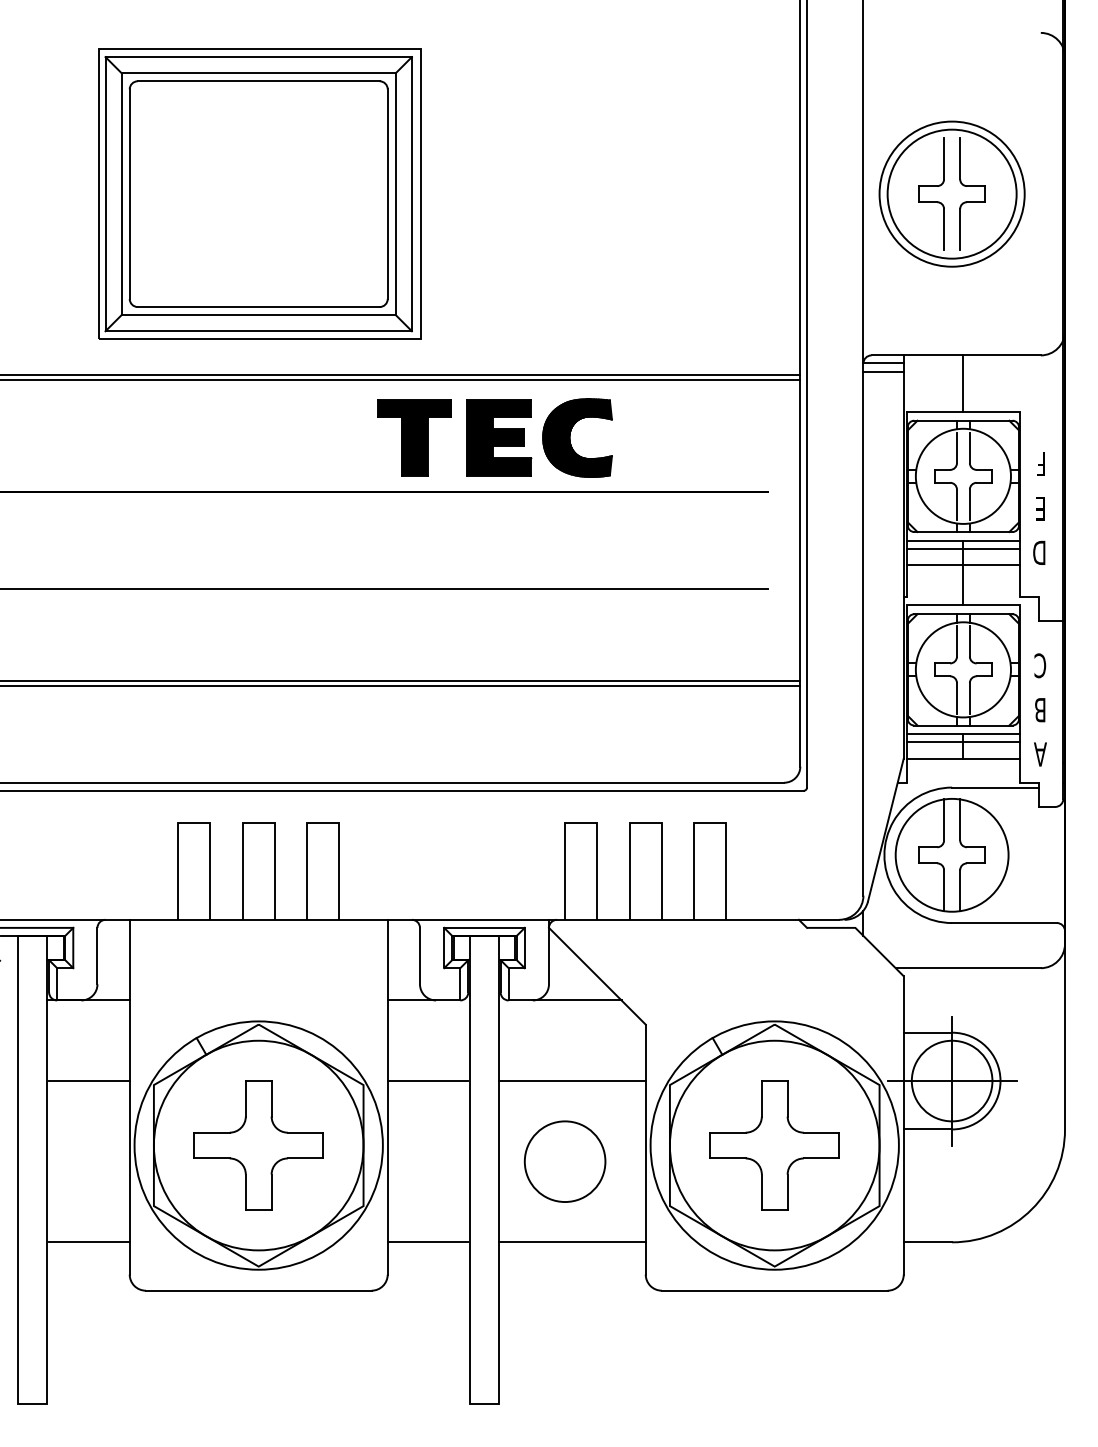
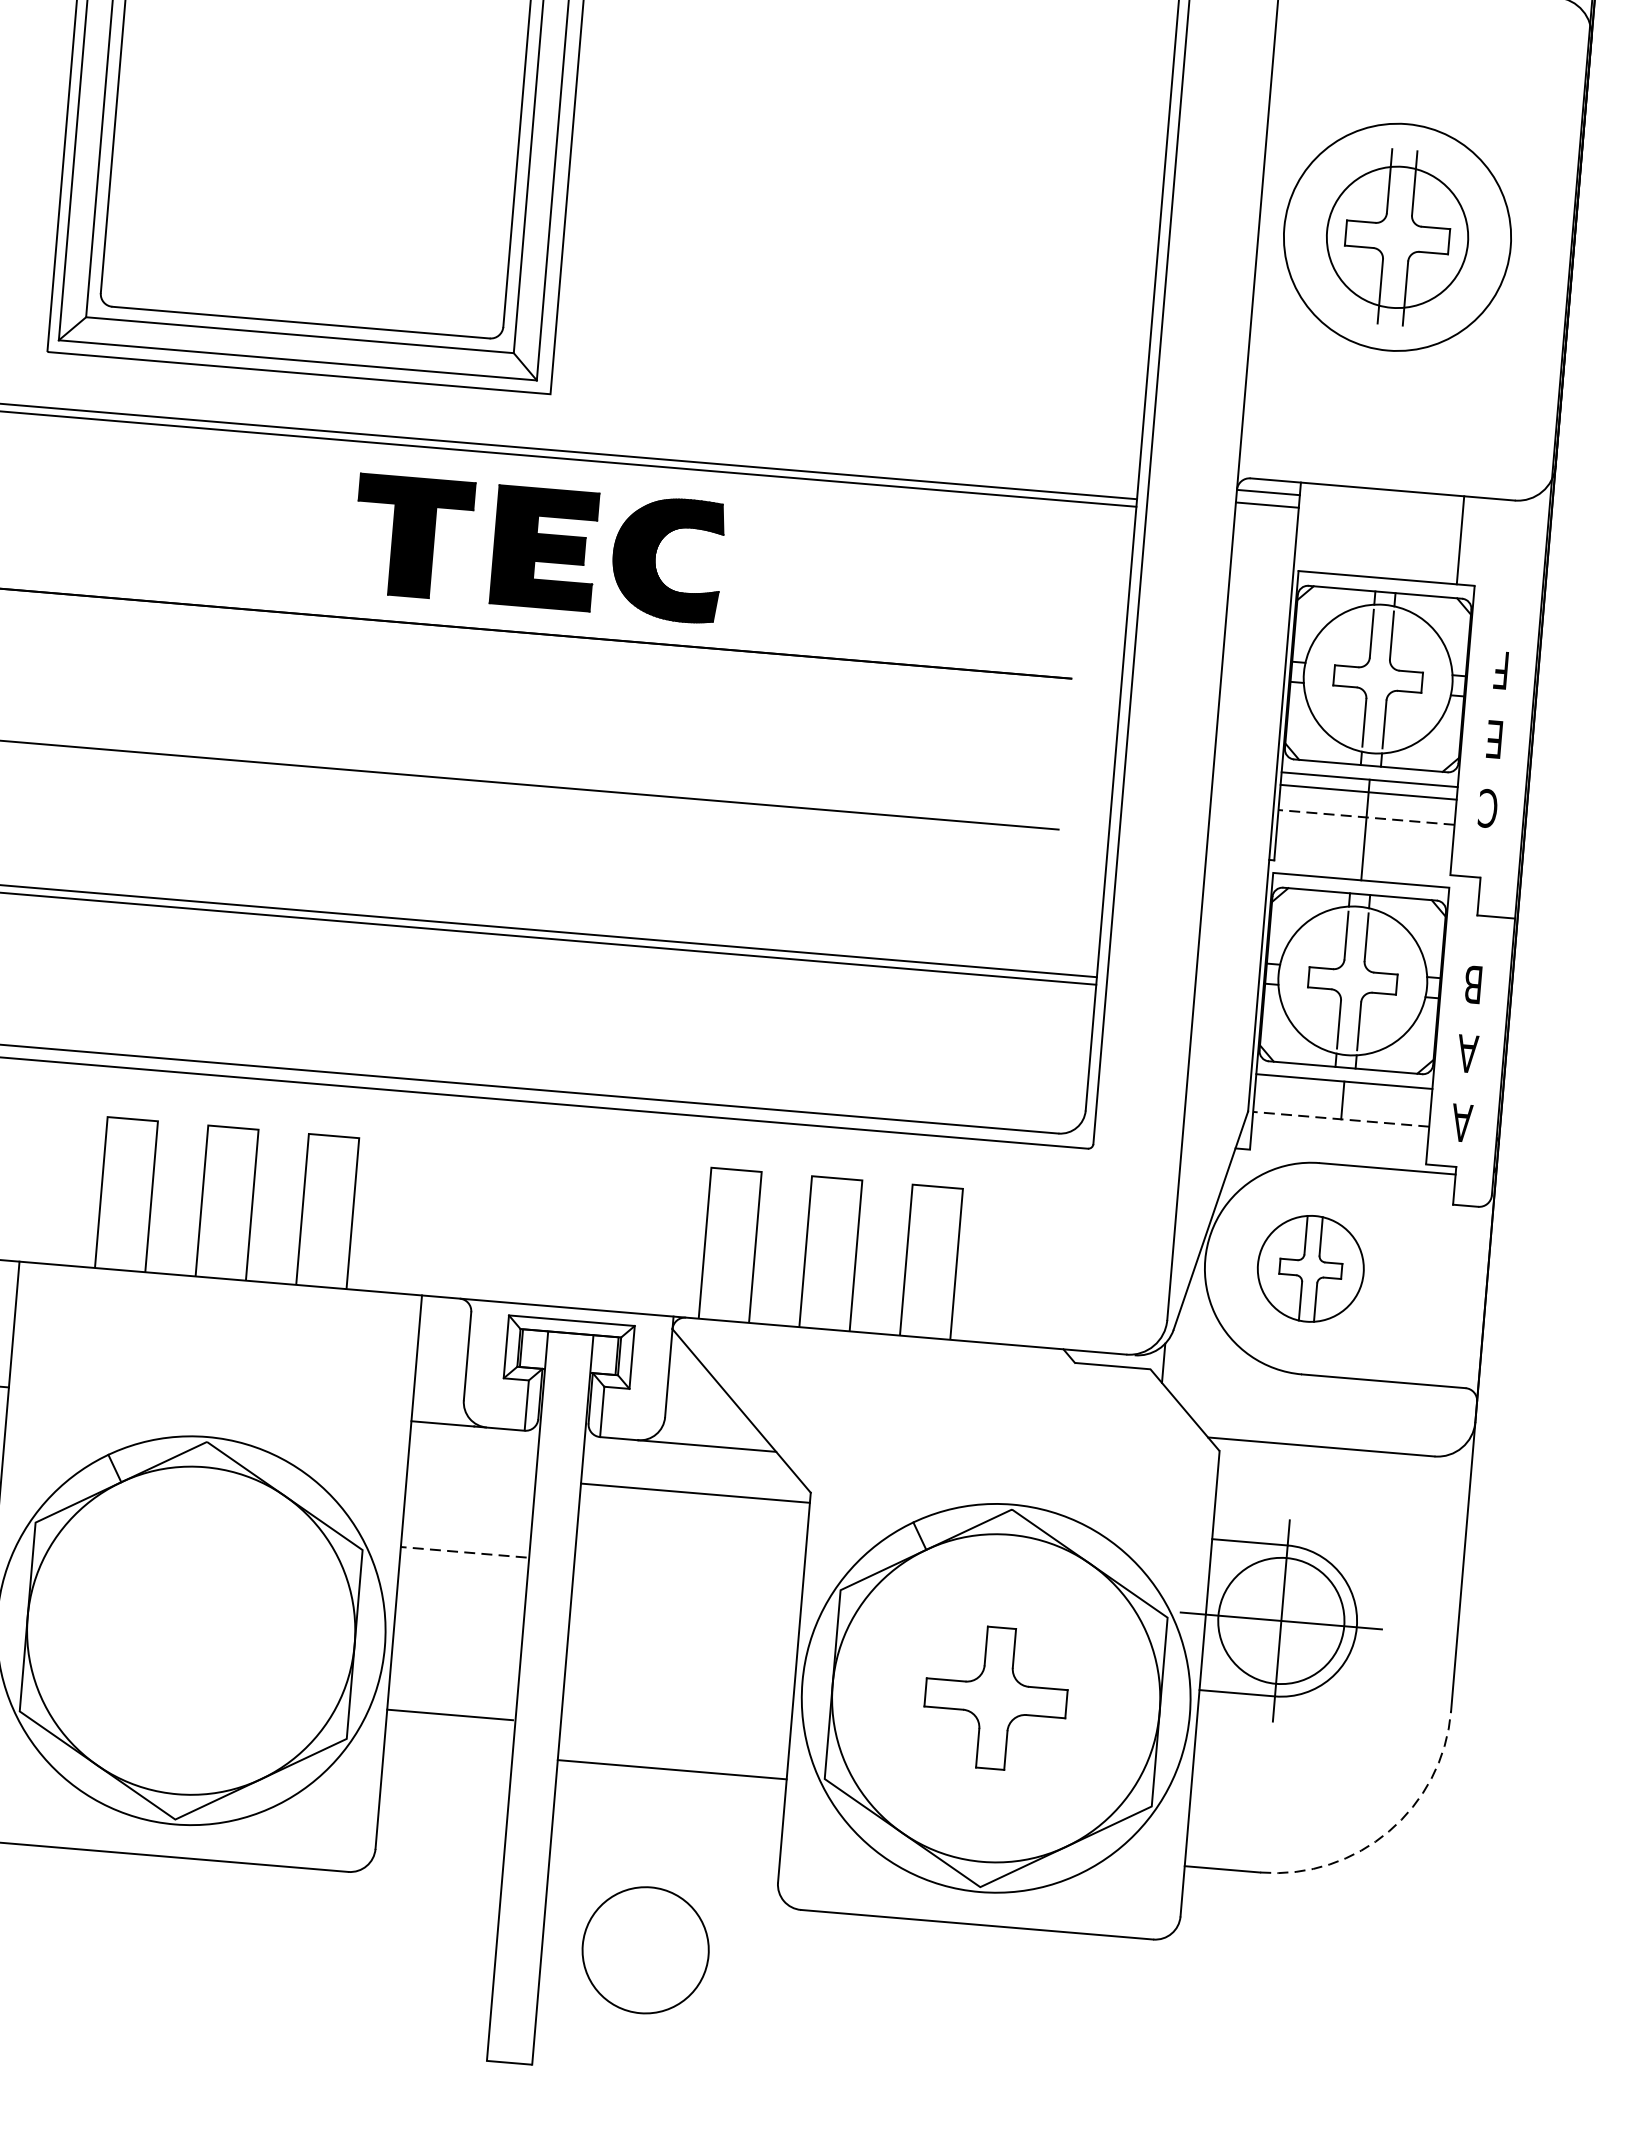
circle: (951, 193) -> (1396, 236), size x0.7
line: (963, 383) -> (1460, 540), moved
part: (494, 437) -> (537, 547), moved
text: (1039, 552) -> (1486, 807), D -> C
line: (962, 565) -> (1365, 818), solid -> dashed
text: (1040, 665) -> (1473, 984), C -> B
text: (1040, 710) -> (1467, 1054), B -> A
line: (962, 742) -> (1341, 1094), removed
line: (962, 758) -> (1339, 1119), solid -> dashed
part: (951, 855) -> (1309, 1268), size x0.6
line: (427, 1081) -> (462, 1552), solid -> dashed
line: (572, 1081) -> (695, 1493), moved
part: (258, 1145) -> (190, 1630), removed
part: (774, 1145) -> (995, 1698), size x0.7
circle: (564, 1161) -> (644, 1949), moved
arc: (1031, 1209) -> (1388, 1831), solid -> dashed
line: (427, 1242) -> (449, 1715), moved
line: (572, 1242) -> (672, 1770), moved

